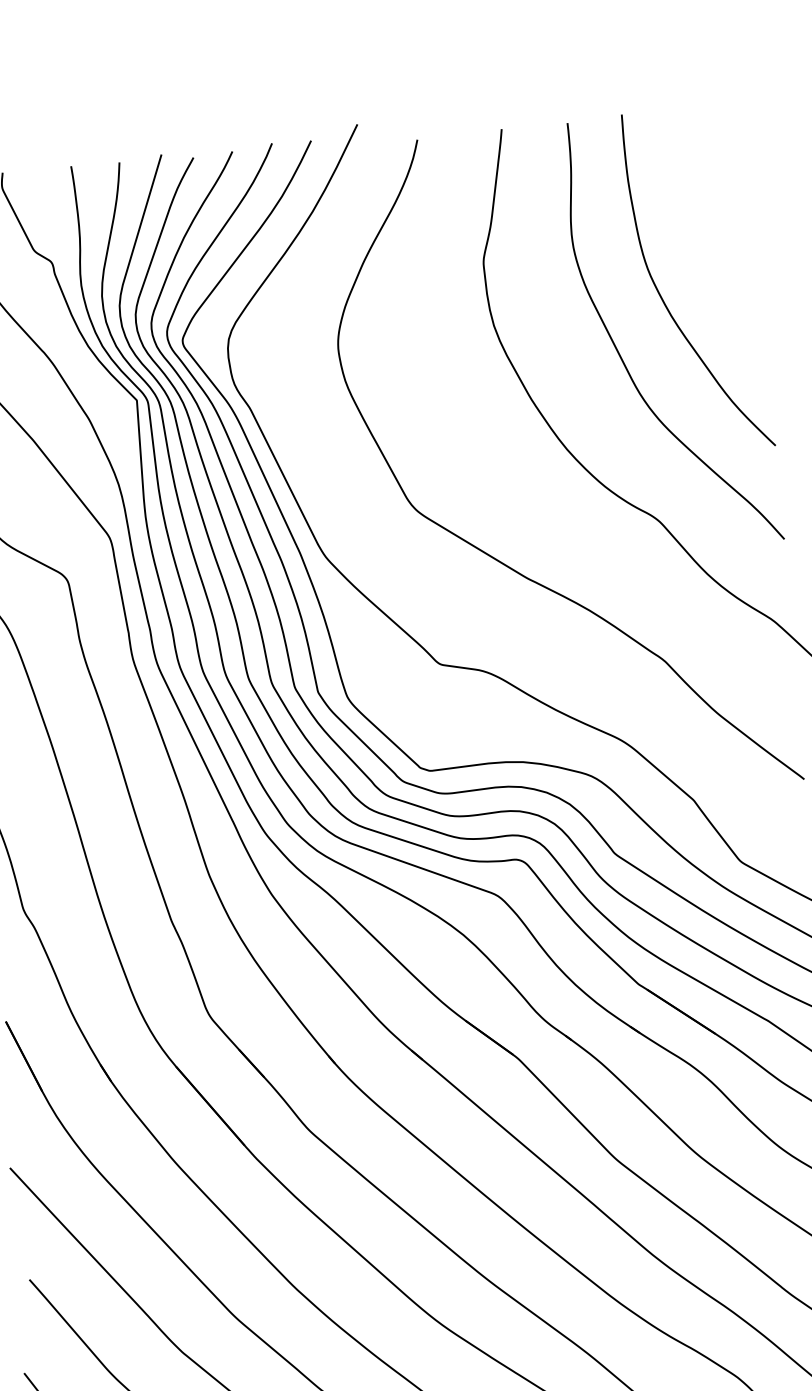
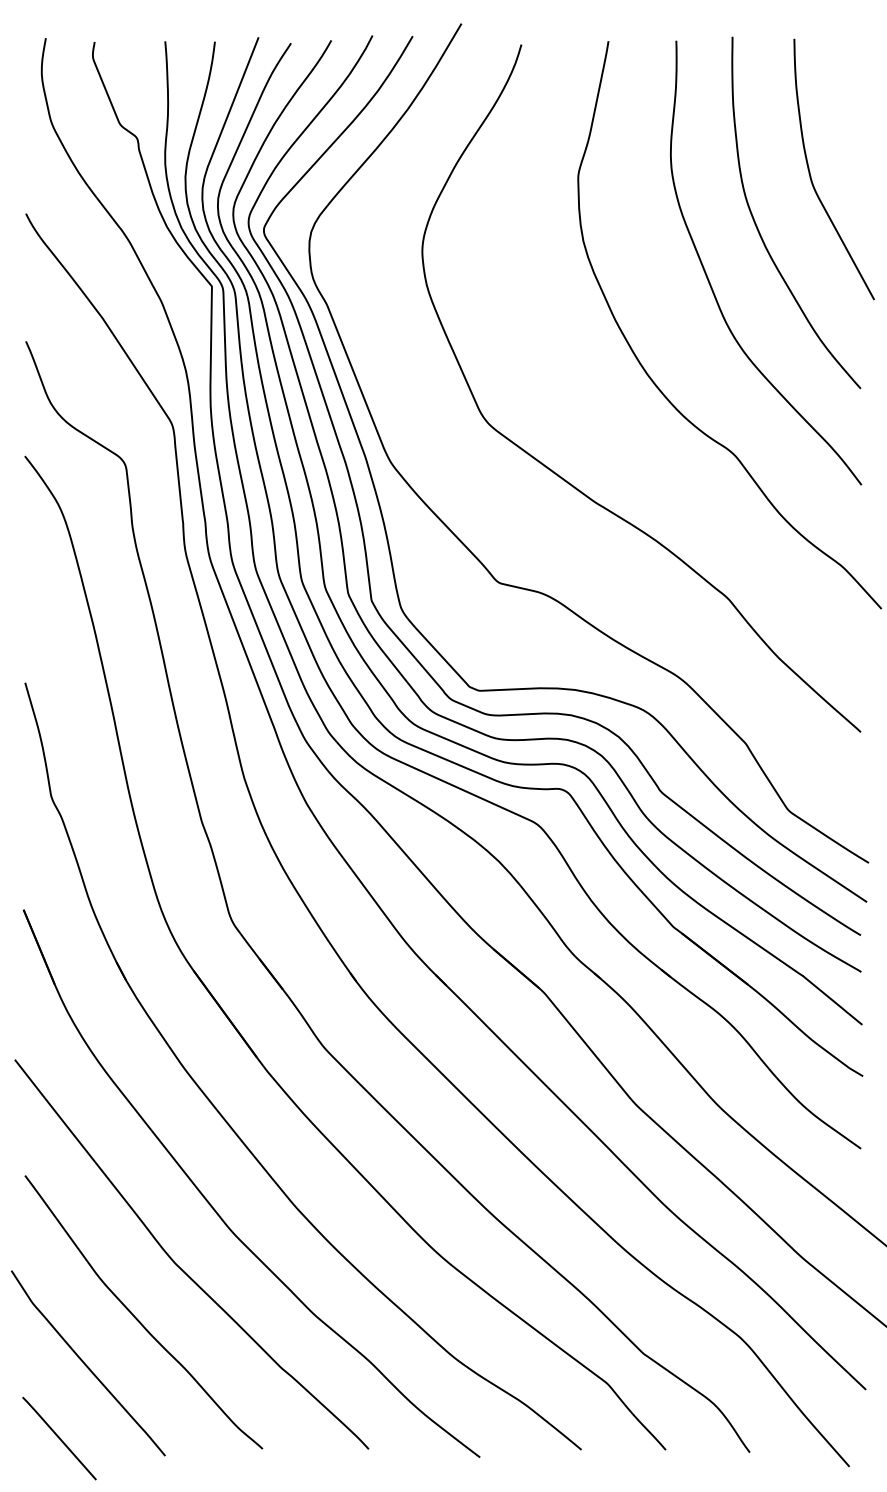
curve: (708, 238) -> (810, 171), added

